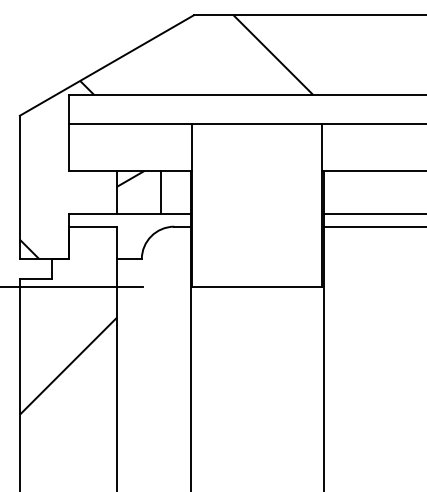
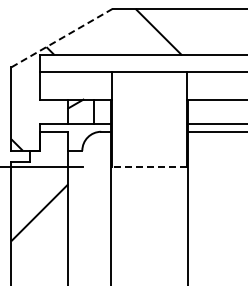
line: (107, 64) -> (62, 37), solid -> dashed
line: (257, 286) -> (149, 166), solid -> dashed

